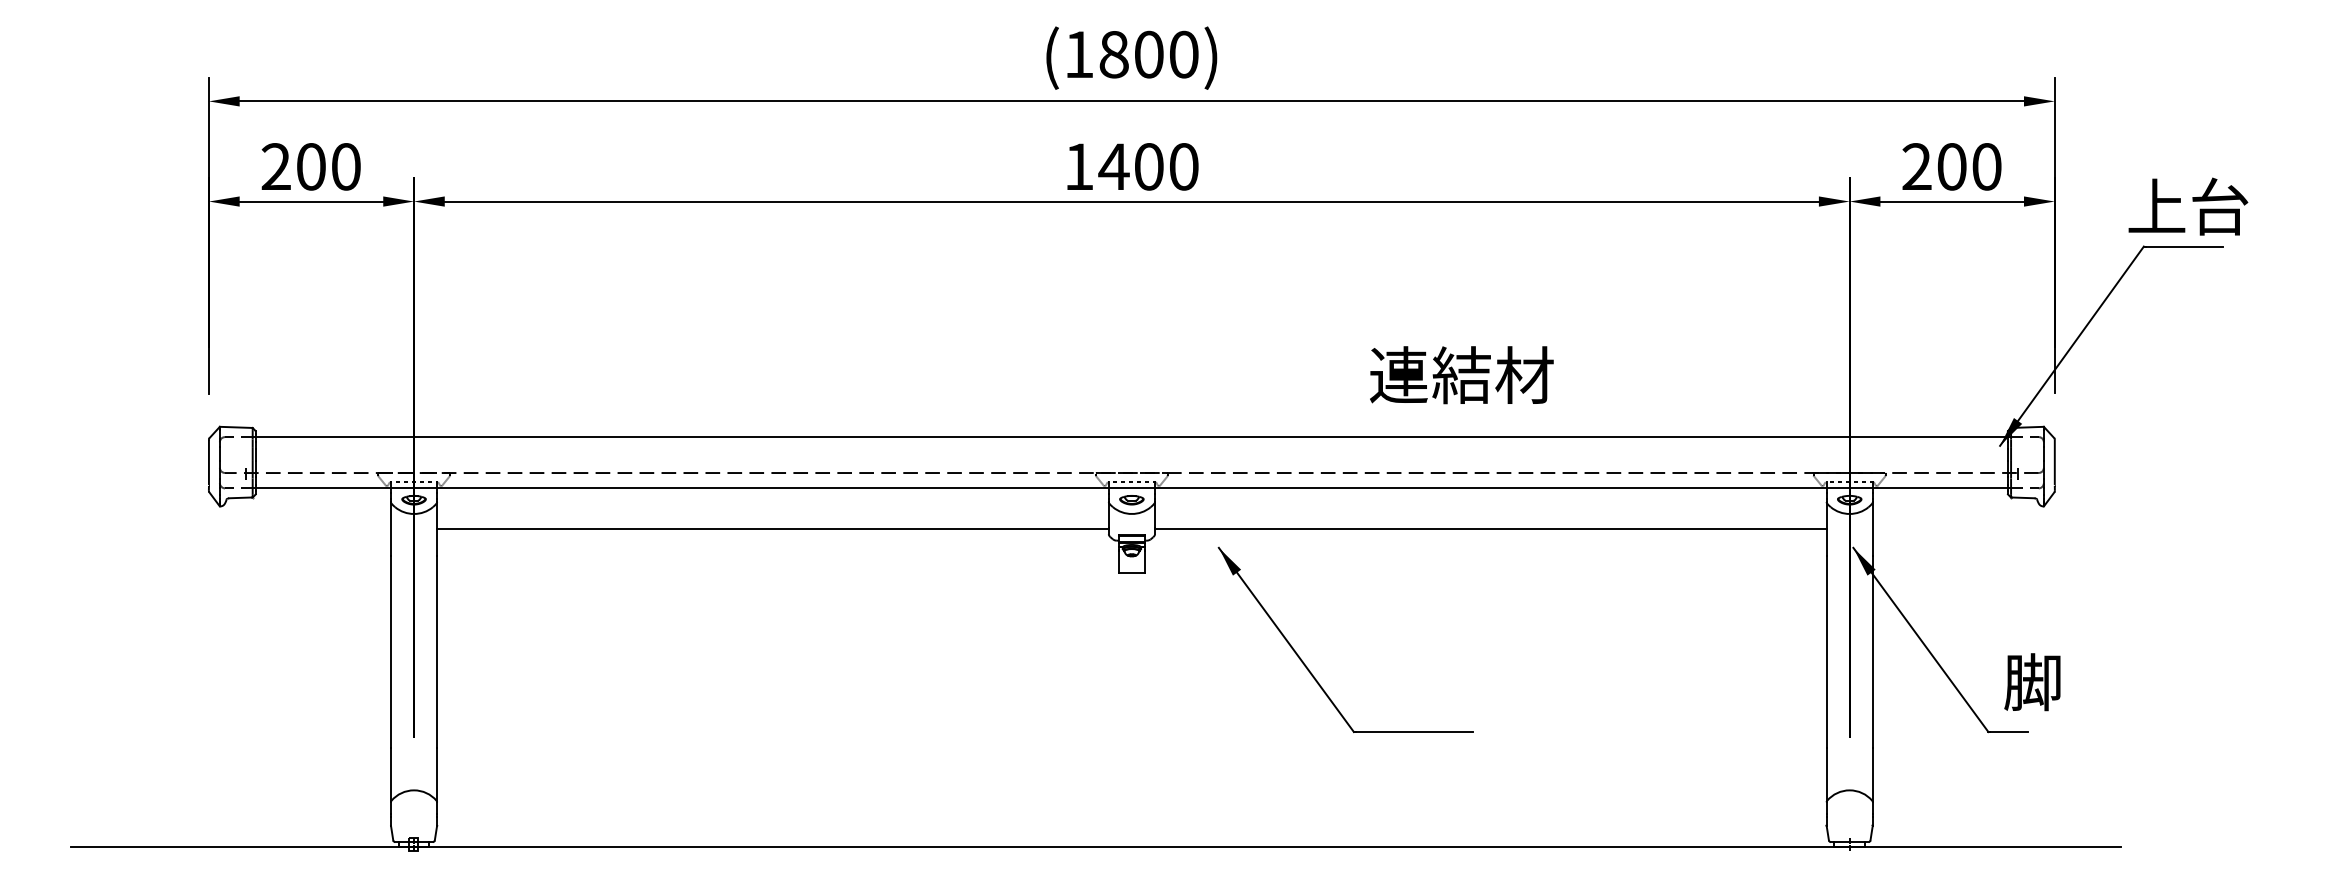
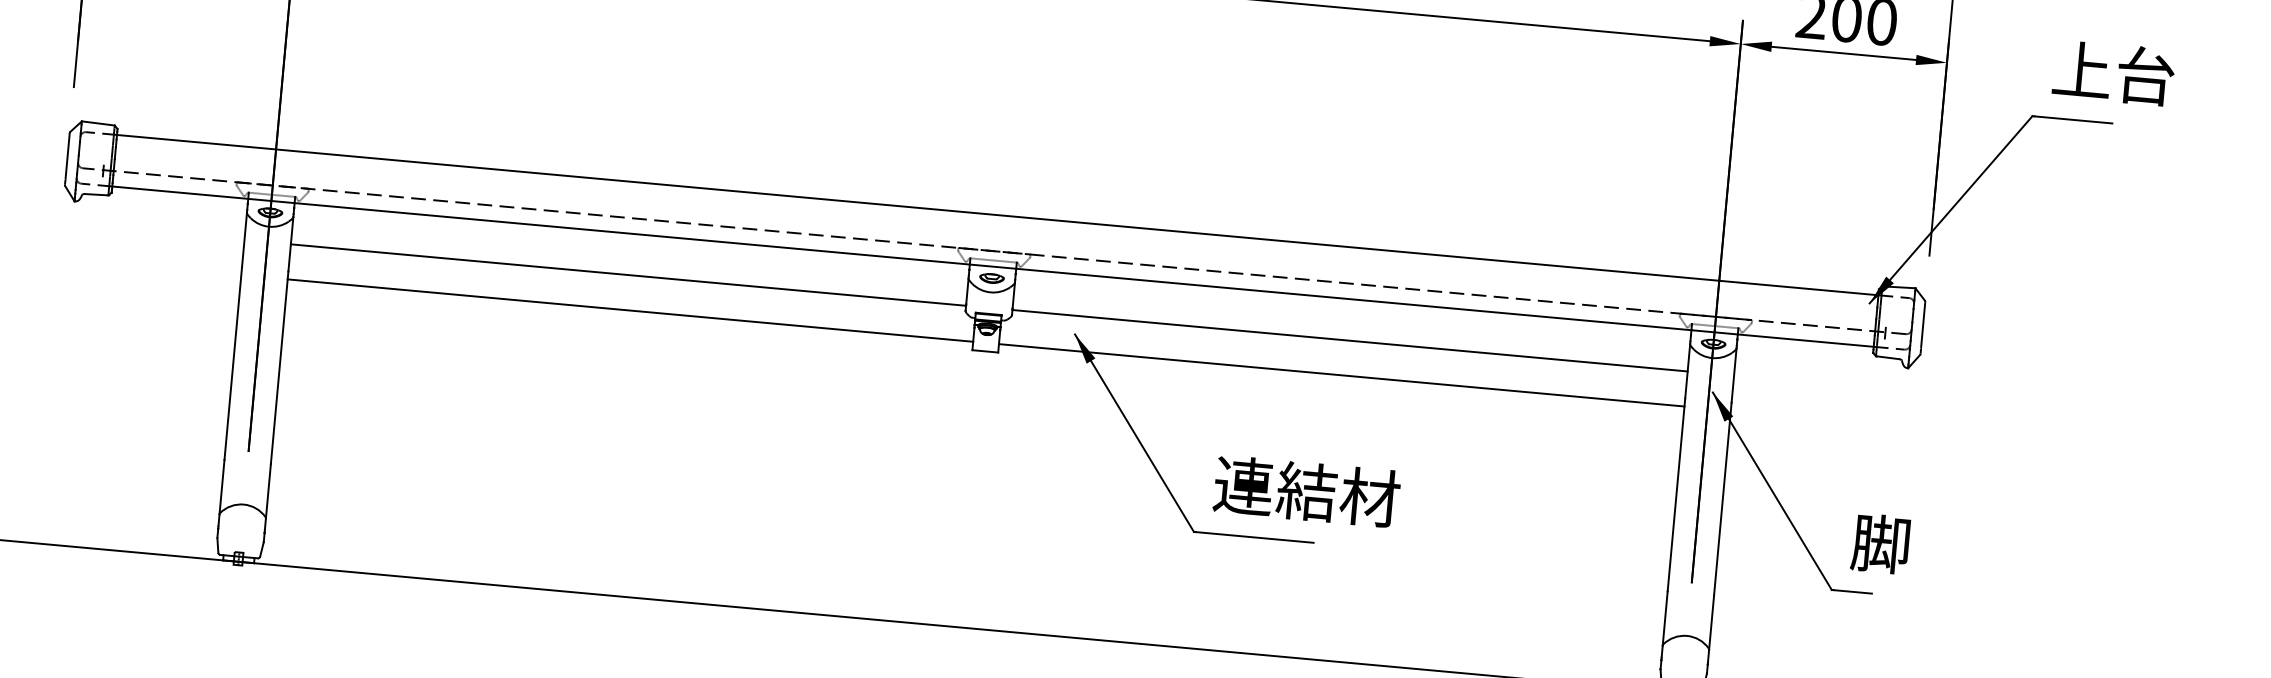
text: (2188, 206) -> (2114, 72), moved
text: (1461, 375) -> (1306, 491), moved
line: (778, 564) -> (630, 310), added
line: (1485, 564) -> (1341, 375), added

